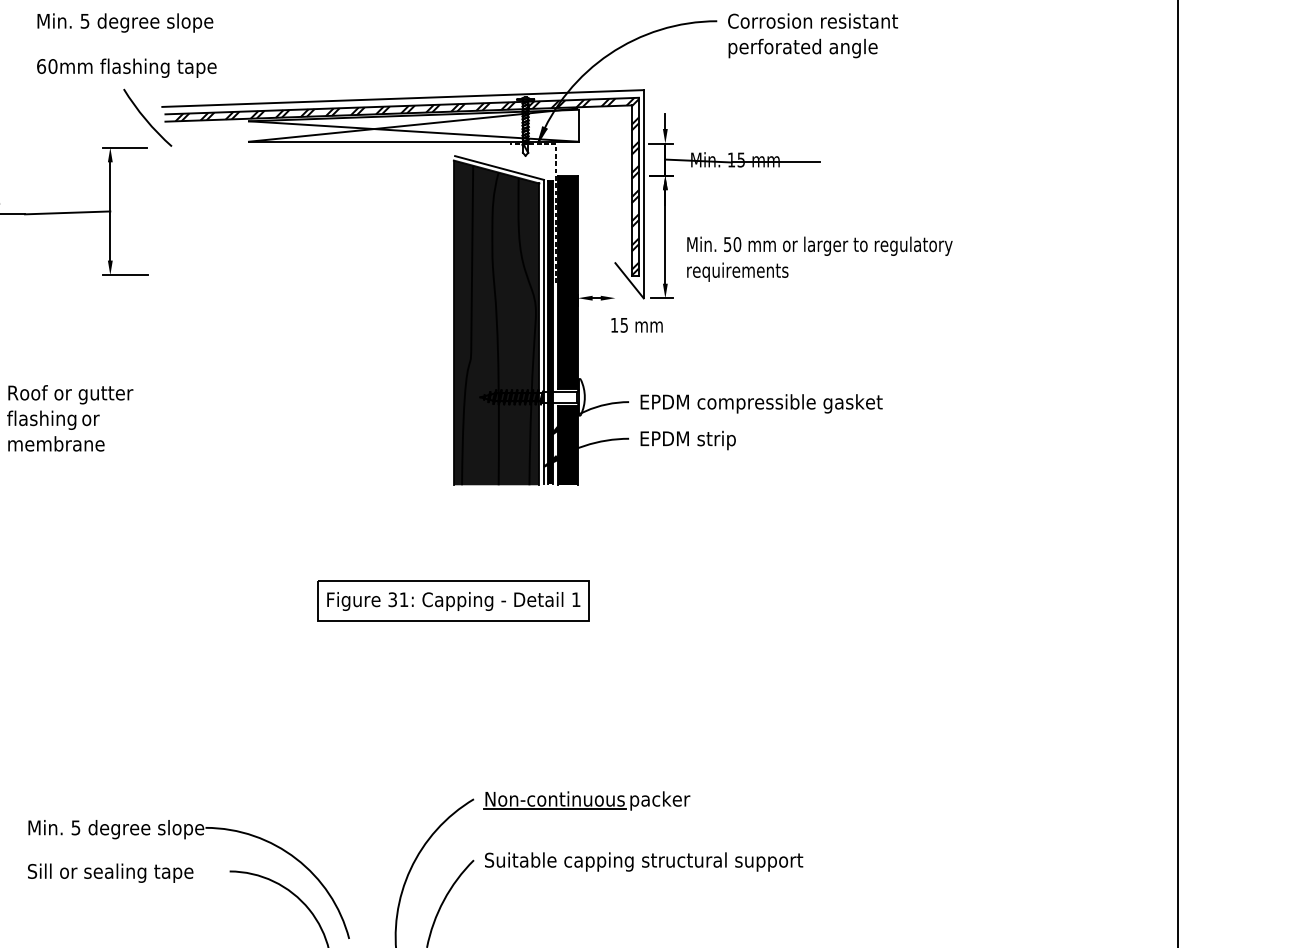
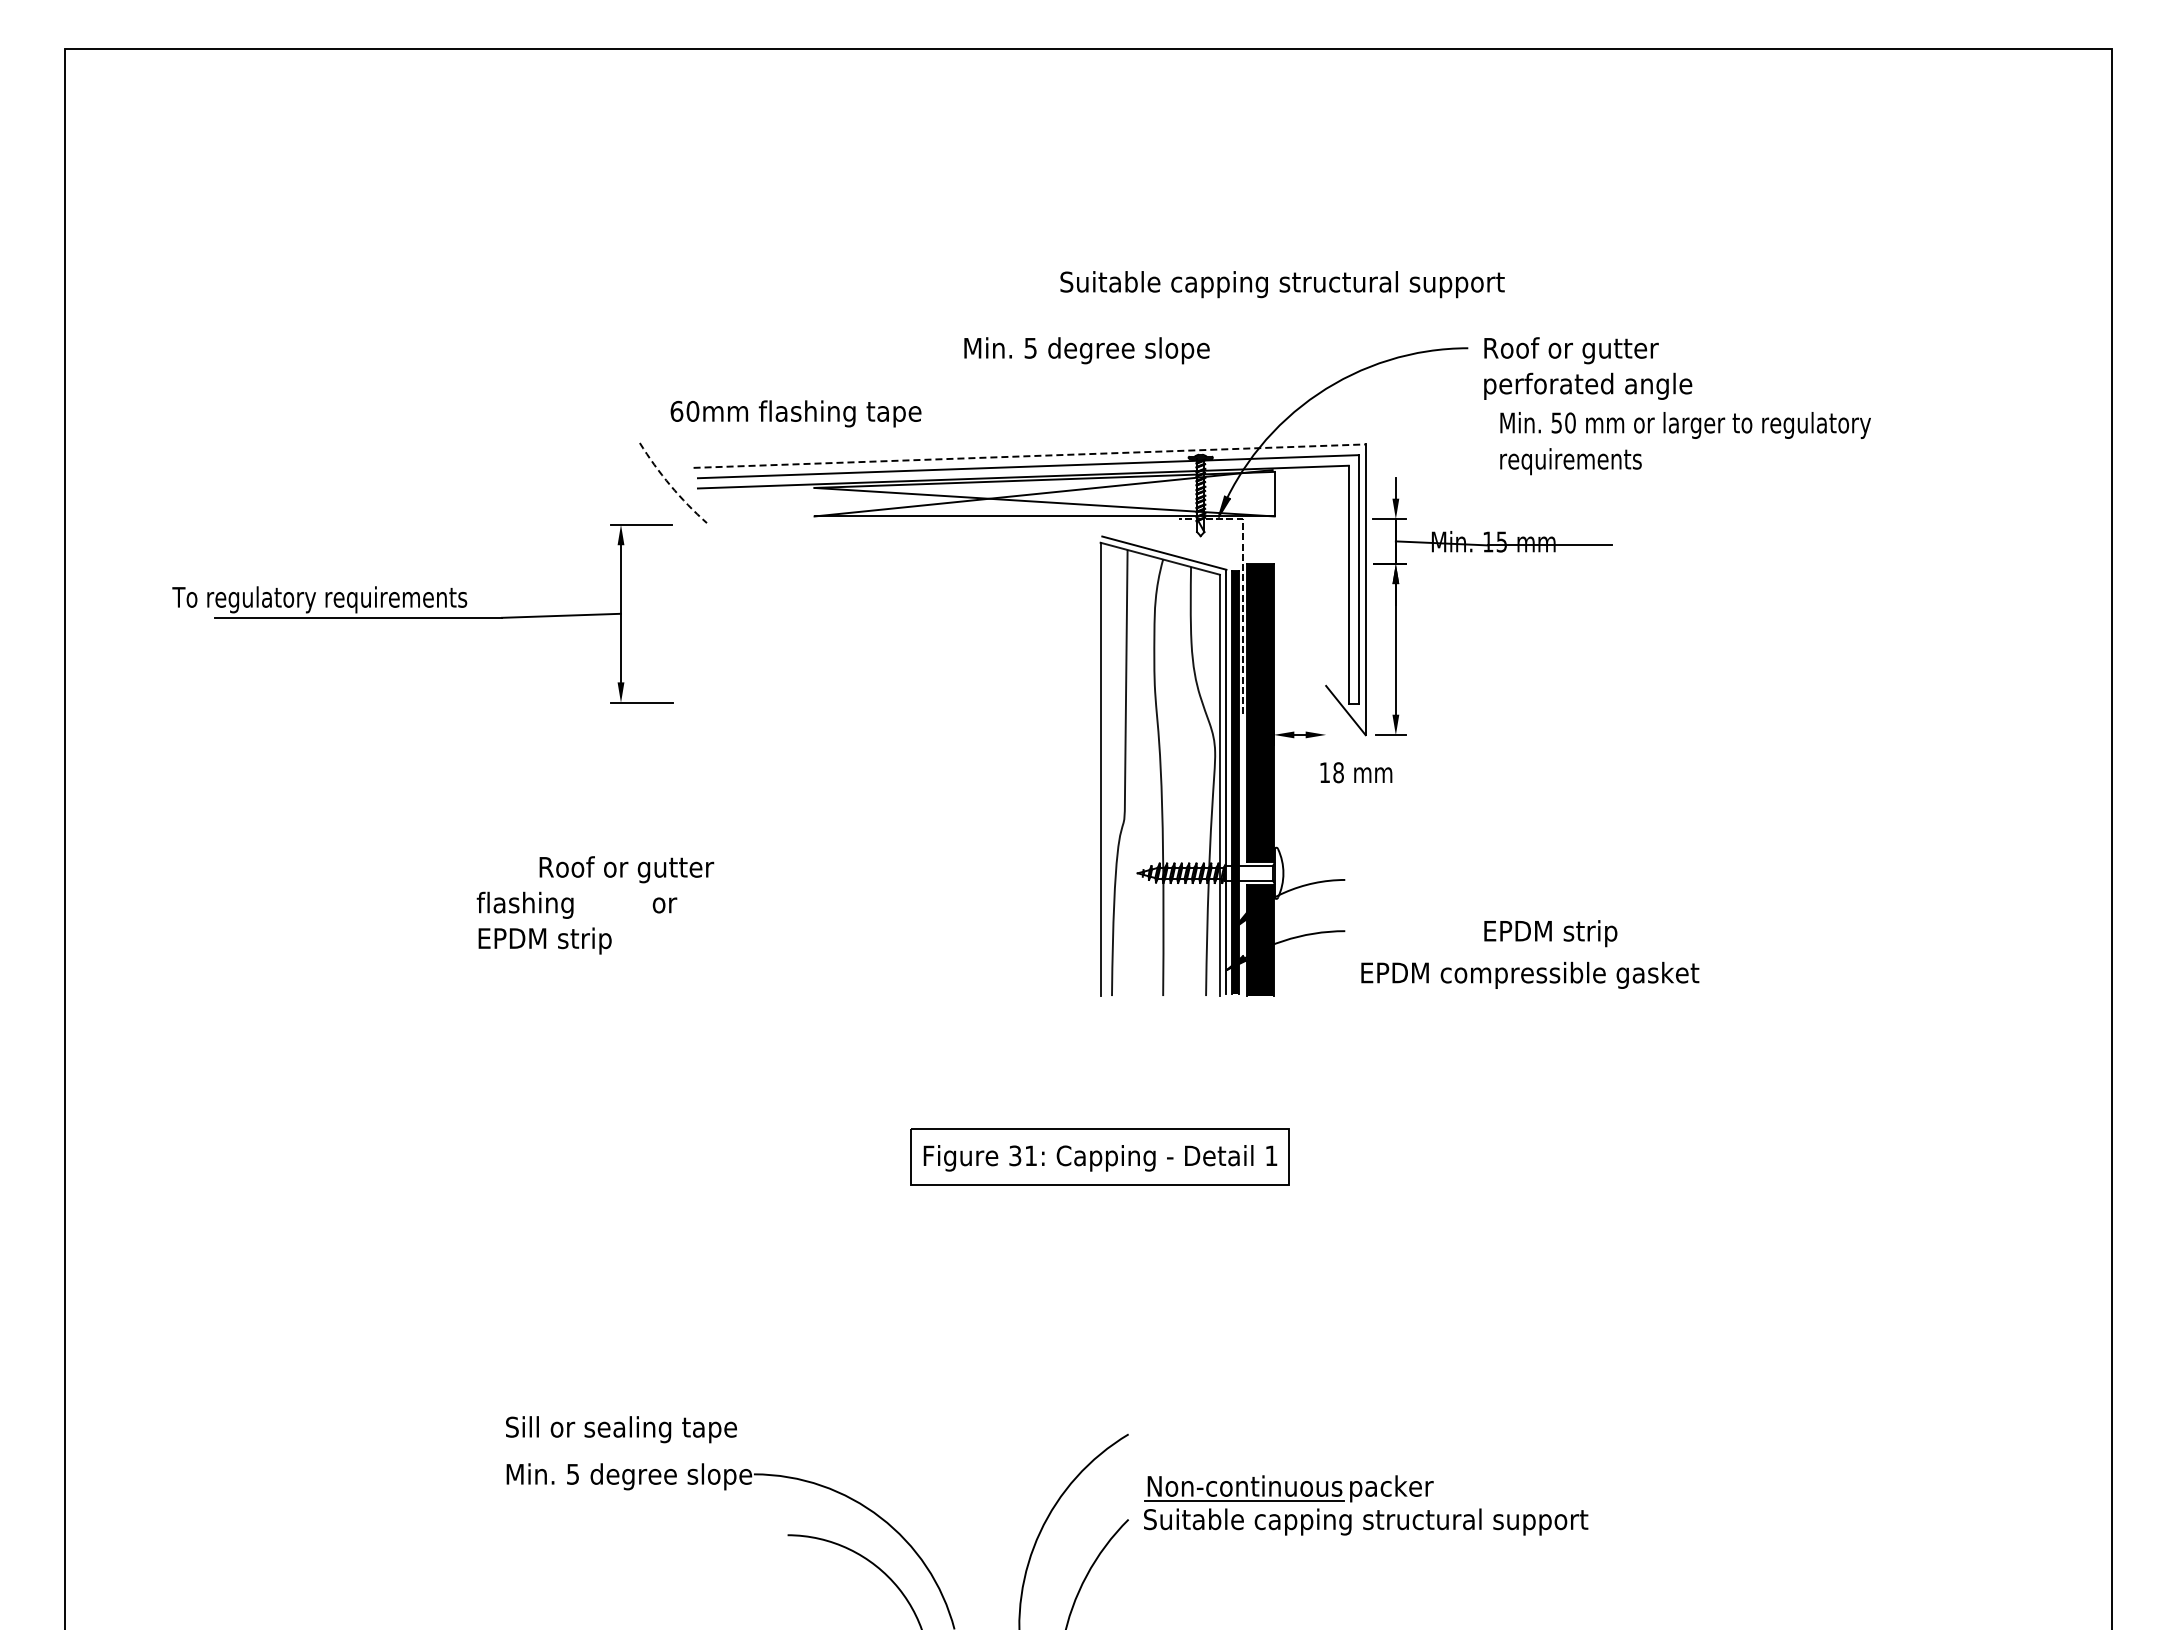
text: (125, 22) -> (1086, 350), moved
text: (812, 22) -> (1601, 350), Corrosion resistant -> Roof or gutter
text: (126, 67) -> (795, 413), moved
line: (403, 98) -> (1030, 456), solid -> dashed
arc: (145, 119) -> (670, 485), solid -> dashed
hatch: (407, 186) -> (1035, 579), removed
text: (819, 259) -> (1685, 443), moved
fill: (496, 322) -> (1159, 769), removed
text: (624, 325) -> (1338, 772), 15 -> 18
text: (70, 394) -> (626, 869), moved
text: (761, 403) -> (1530, 974), moved
text: (90, 420) -> (664, 905), moved
text: (688, 440) -> (1550, 933), moved
text: (56, 445) -> (545, 940), membrane -> EPDM strip
part: (586, 800) -> (1288, 1488), moved
text: (110, 873) -> (621, 1429), moved

